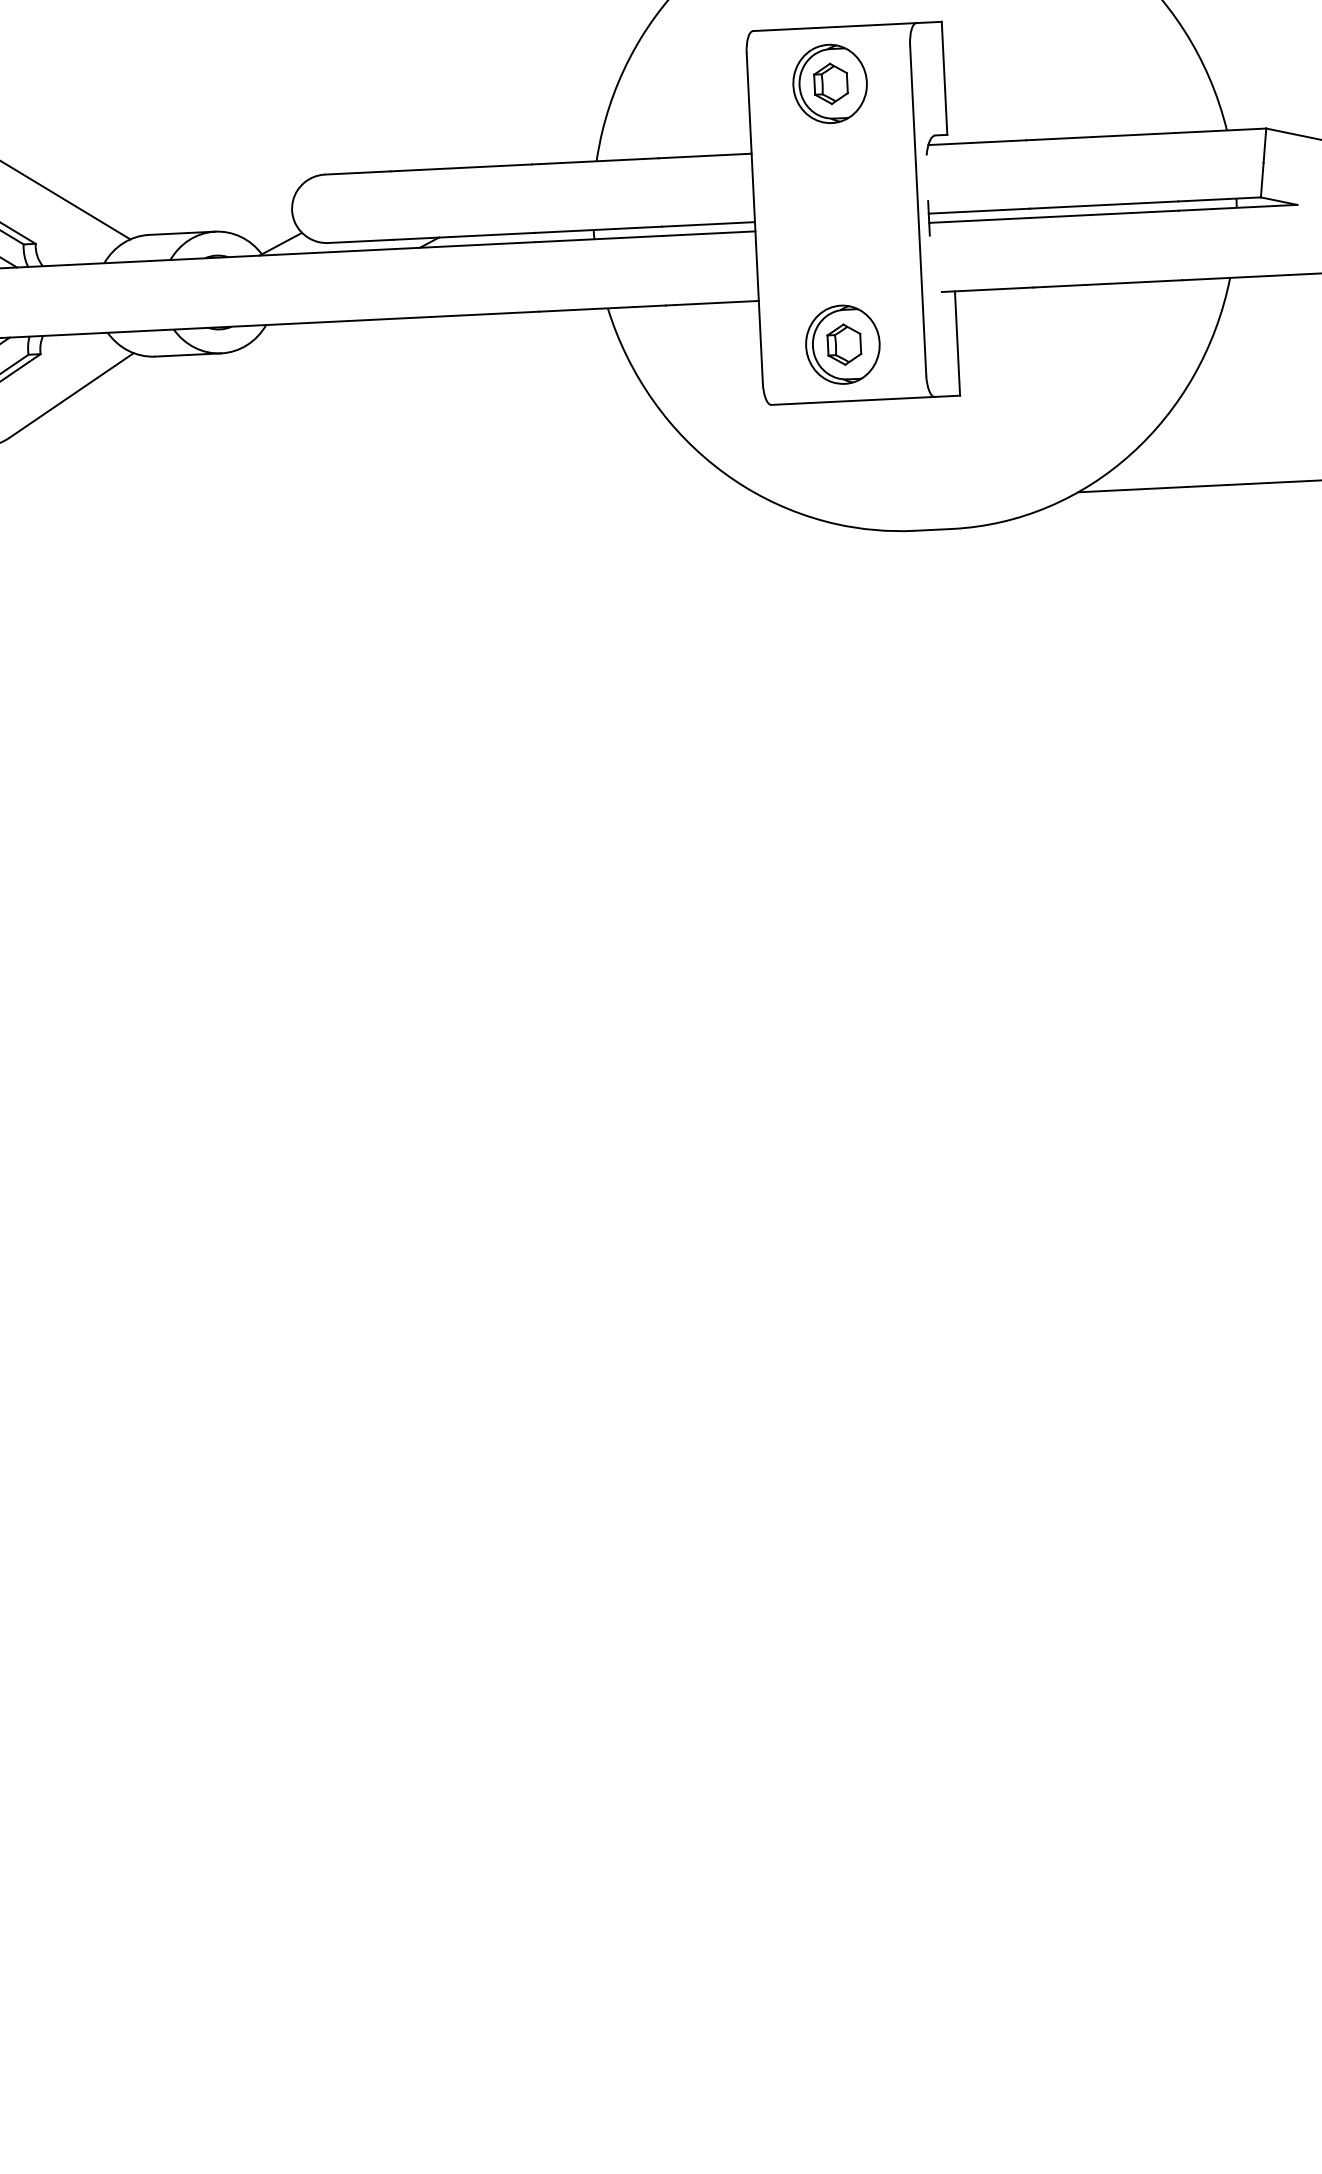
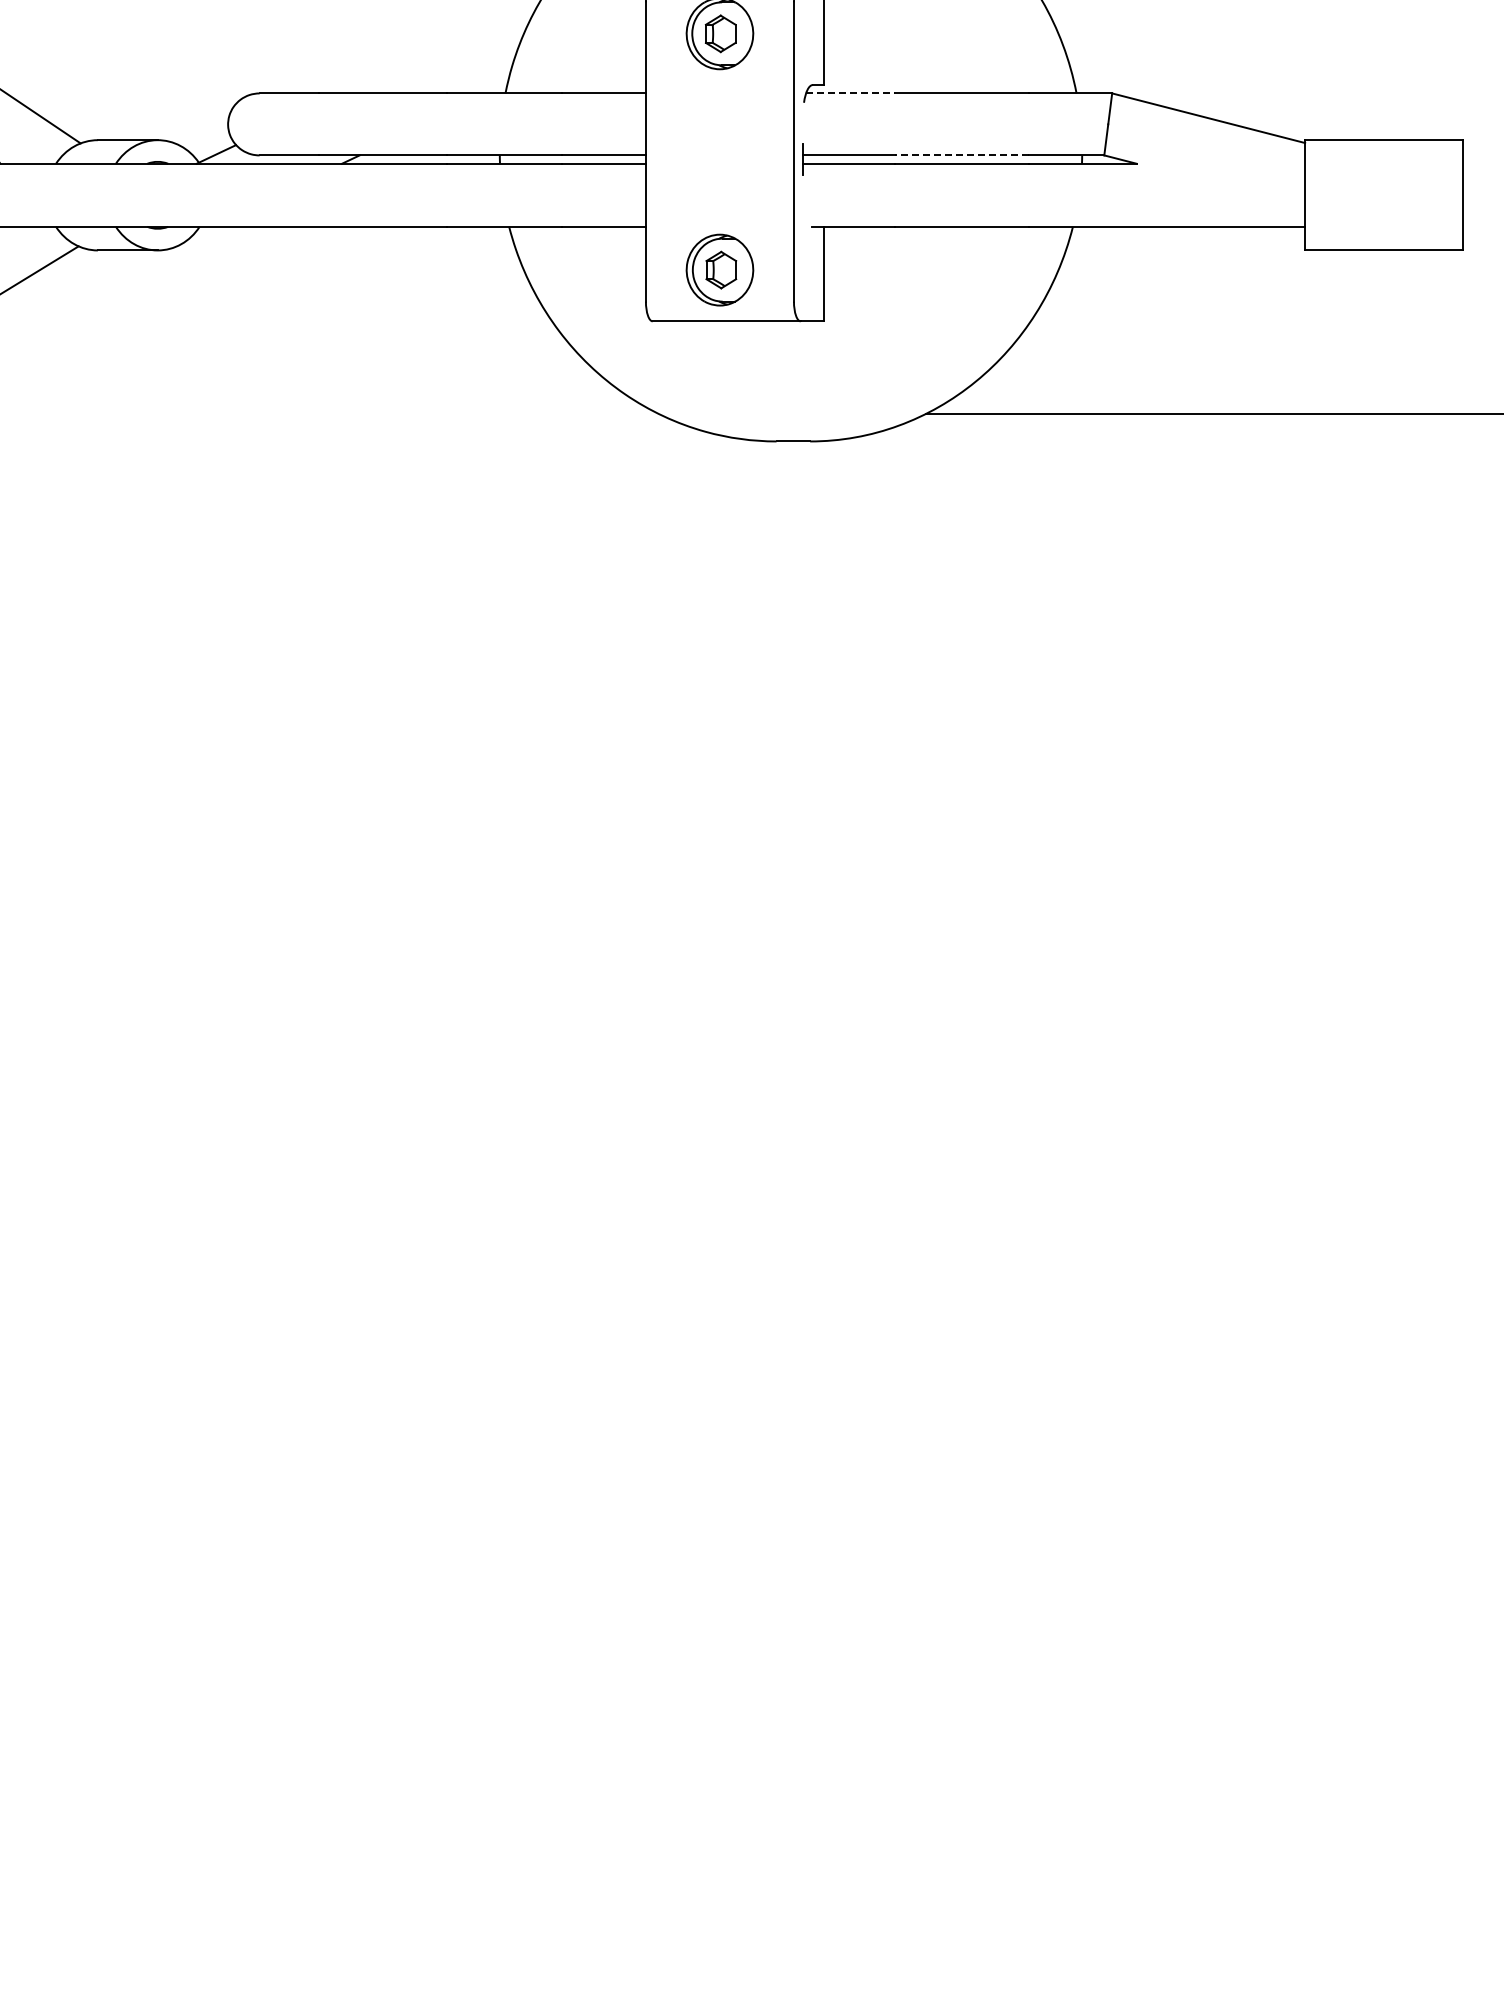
line: (977, 142) -> (850, 93), solid -> dashed
line: (1103, 205) -> (961, 155), solid -> dashed

